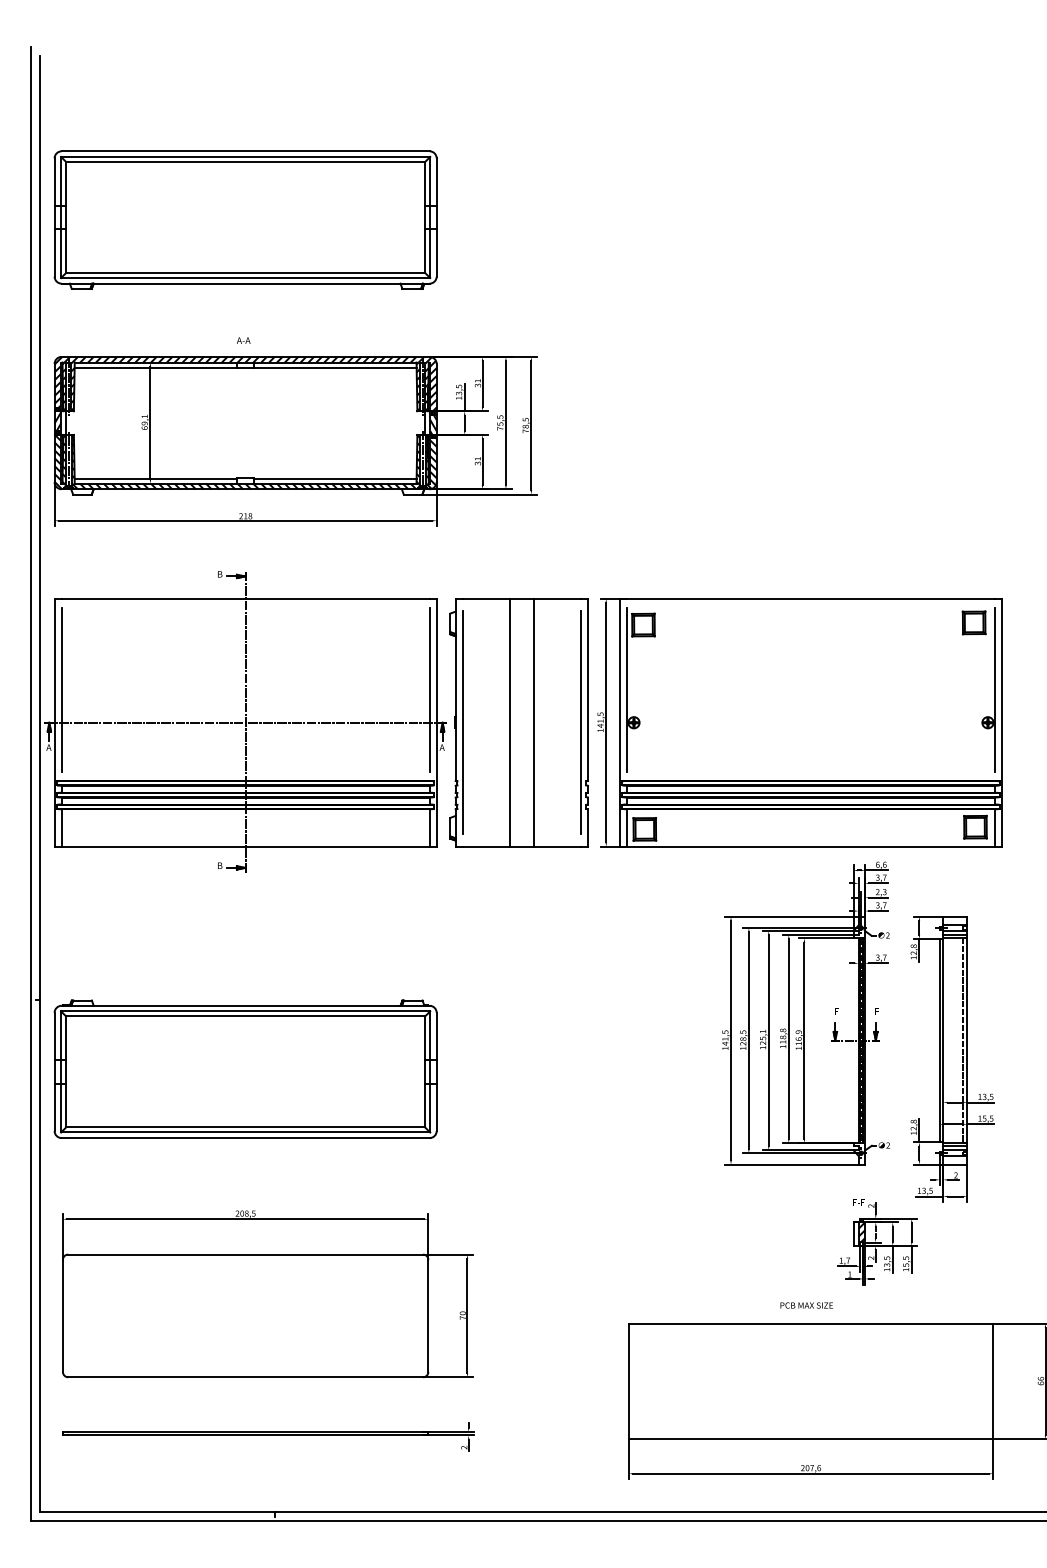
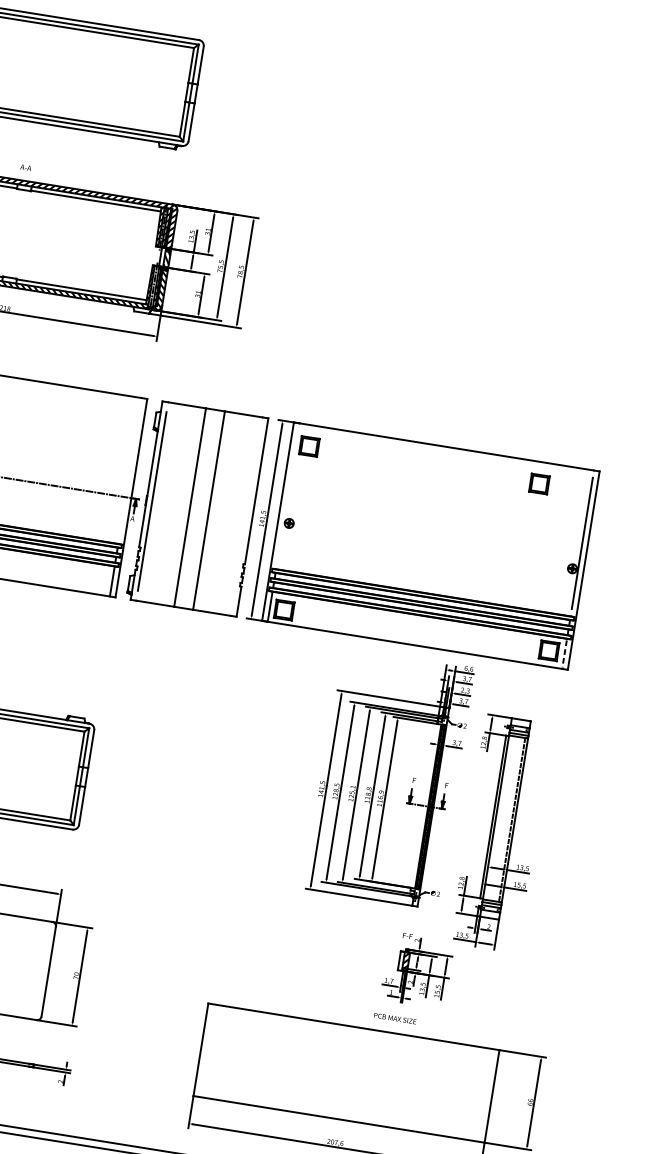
part: (973, 622) -> (538, 483), moved
line: (429, 689) -> (129, 470), removed
line: (626, 689) -> (287, 495), removed
line: (581, 722) -> (247, 516), removed
line: (995, 828) -> (564, 654), solid -> dashed
text: (806, 1305) -> (395, 1018), moved

